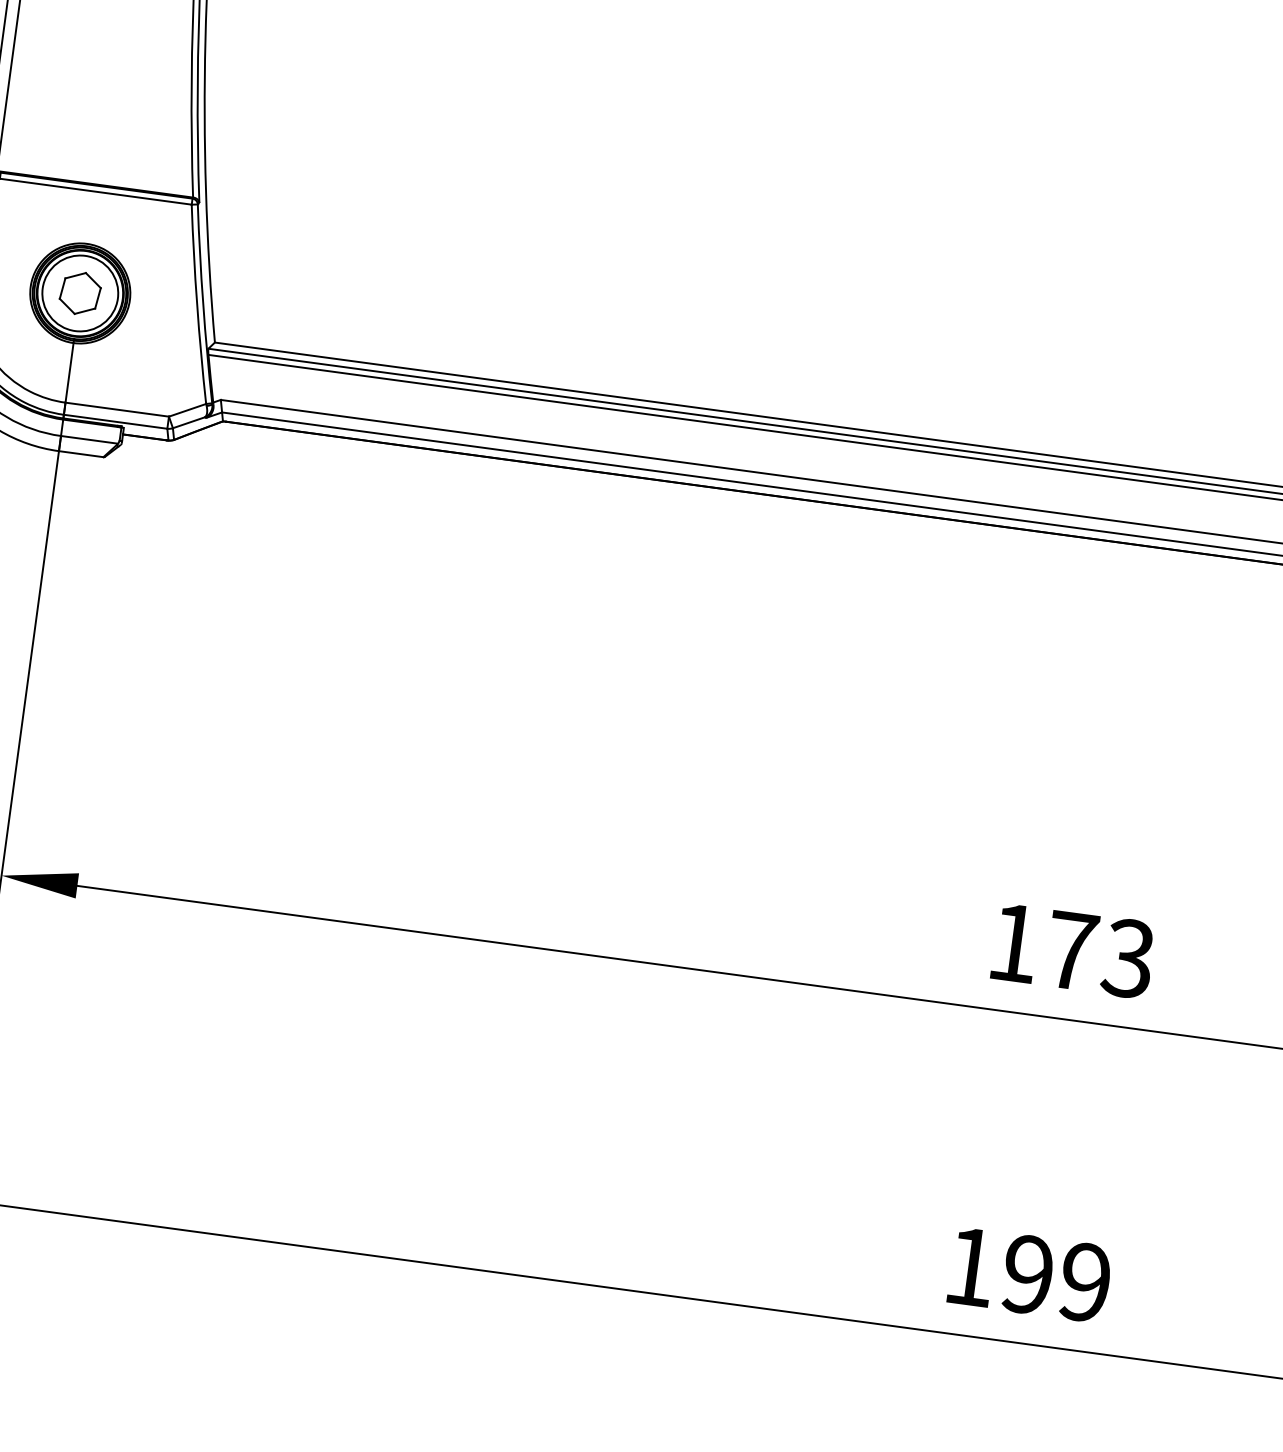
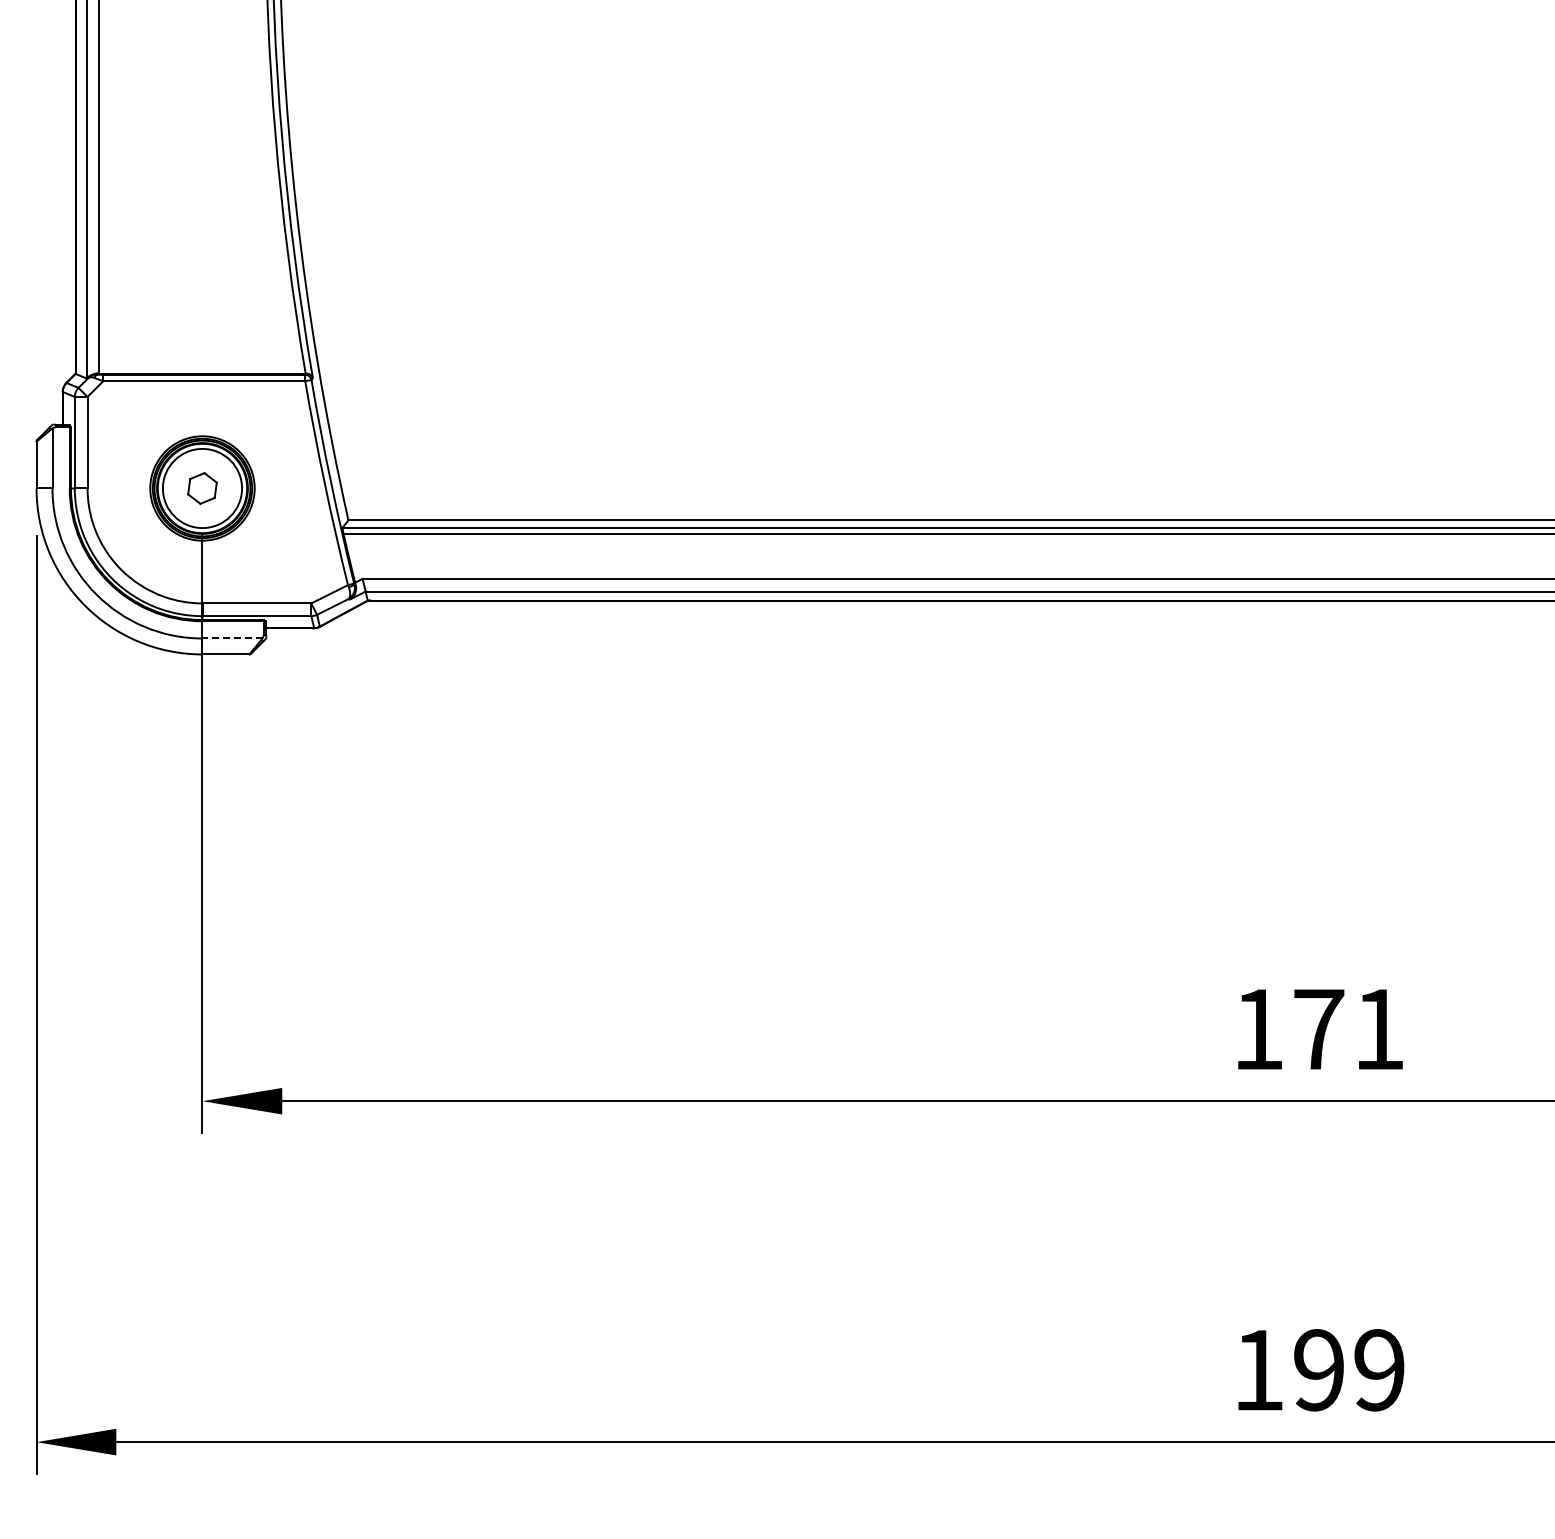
part: (80, 293) -> (202, 488), size x0.7
line: (89, 439) -> (232, 638), solid -> dashed
text: (1127, 958) -> (1377, 1029), 173 -> 171

